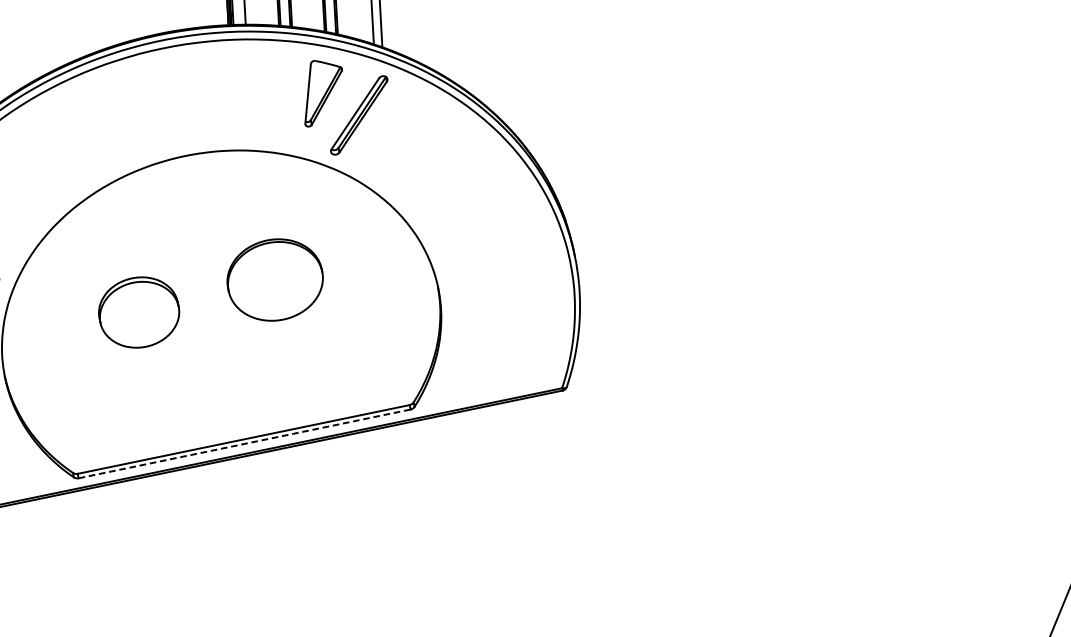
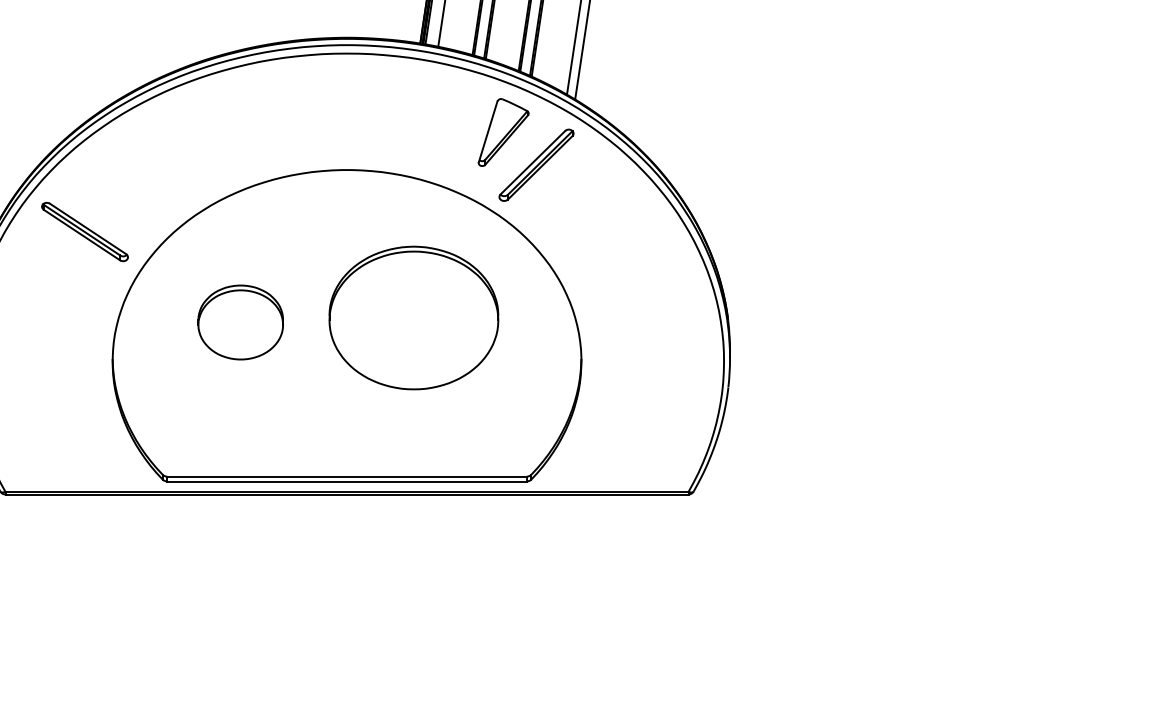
part: (274, 279) -> (413, 317), size x1.67
part: (138, 312) -> (240, 322), moved
line: (245, 443) -> (347, 481), dashed -> solid

